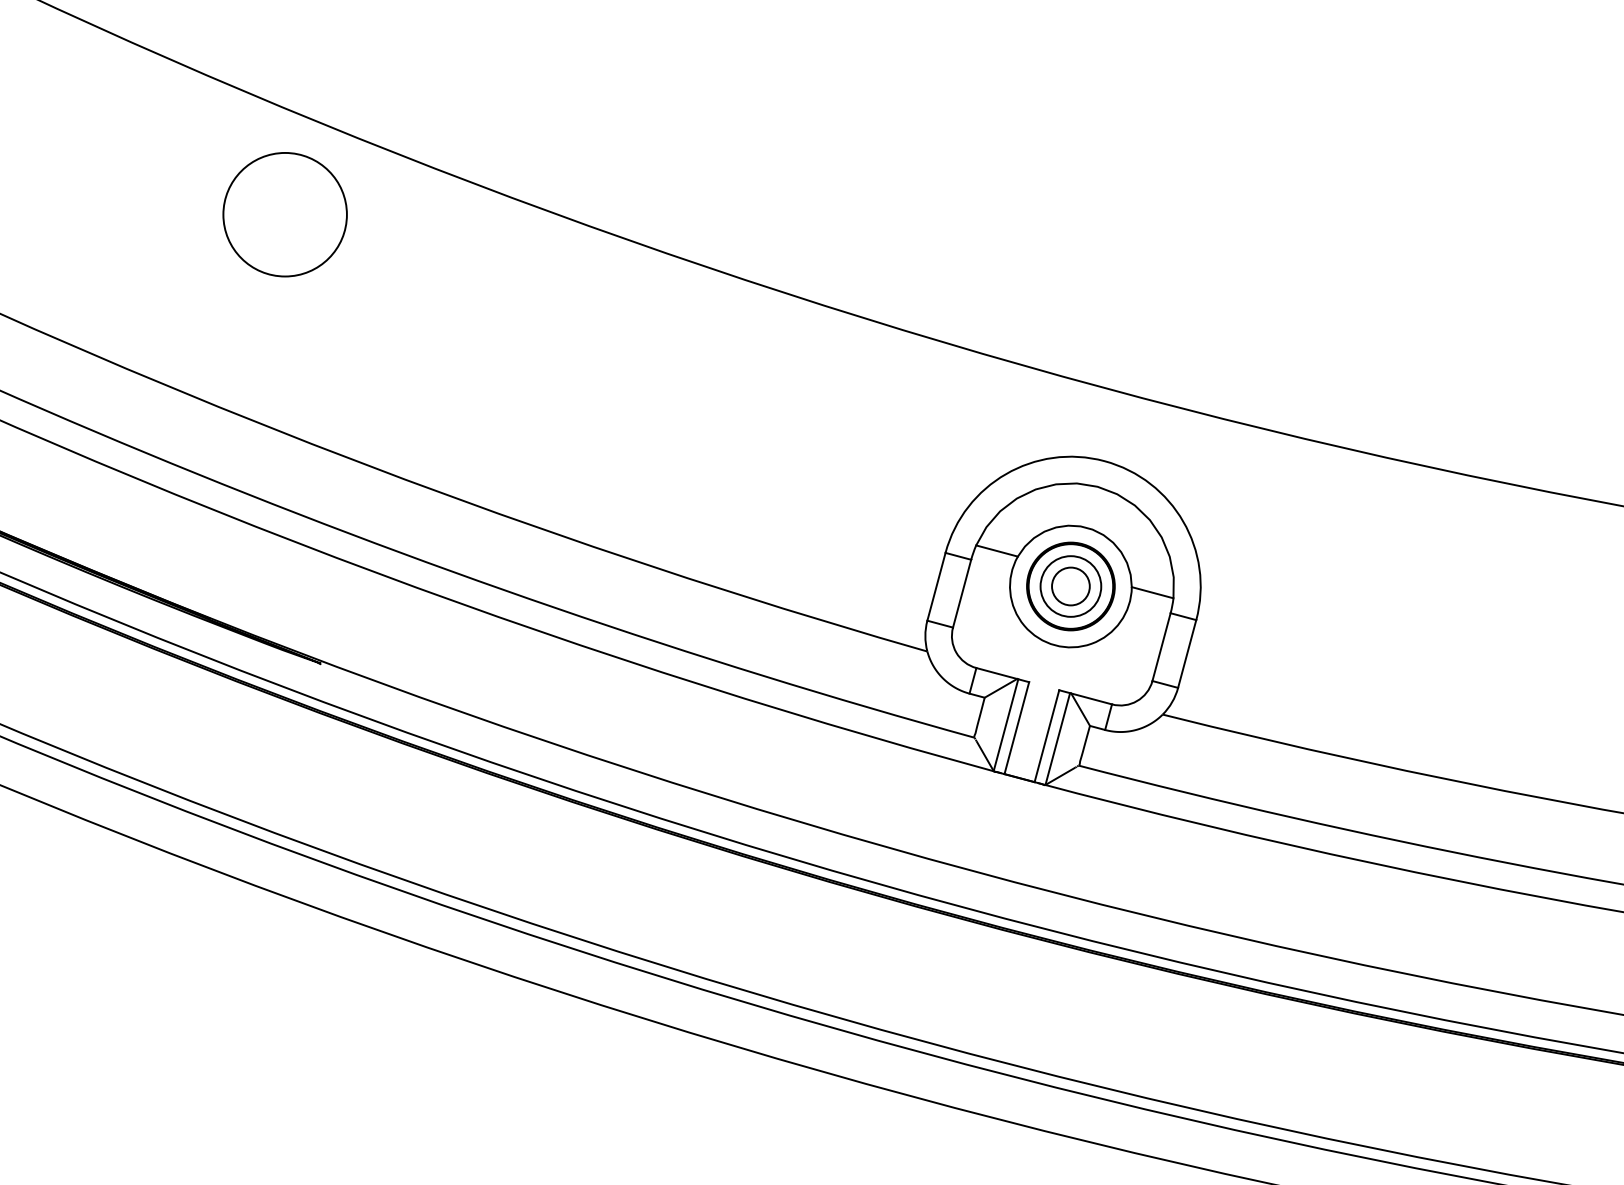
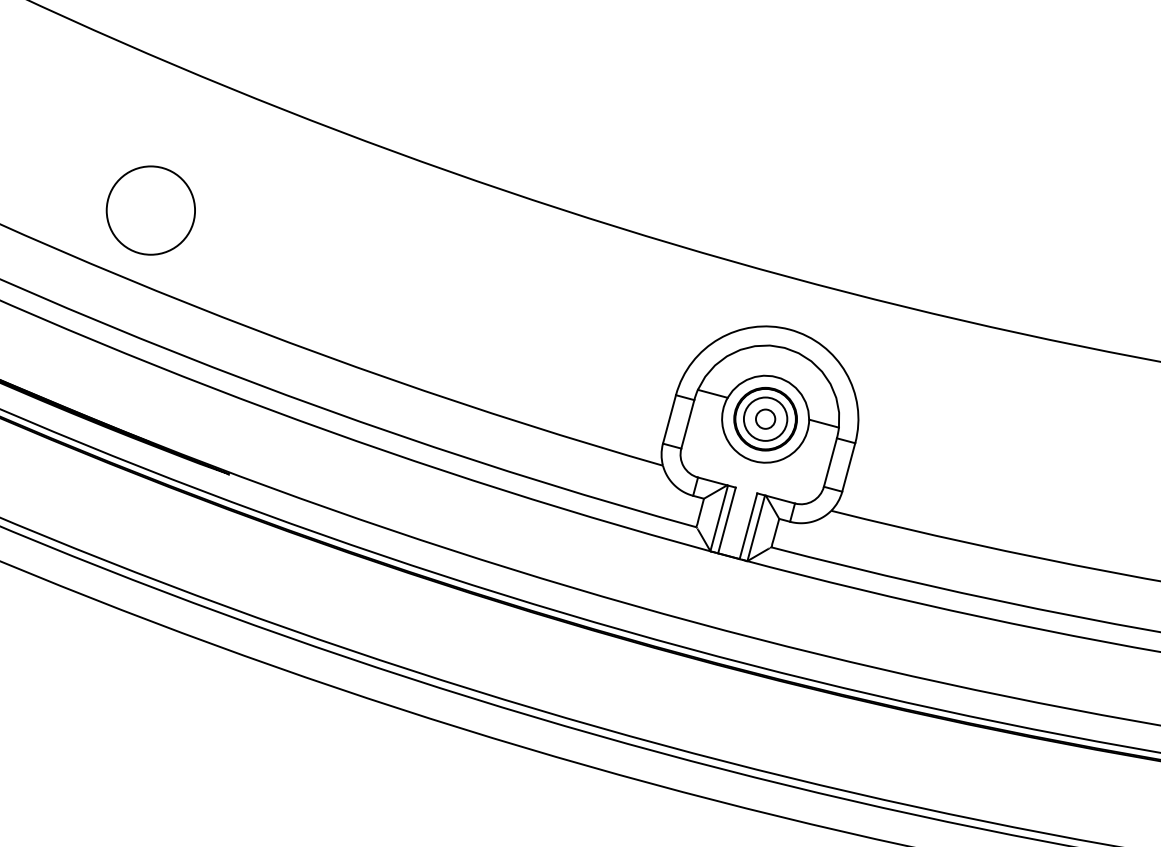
circle: (284, 214) -> (150, 210), moved
circle: (1070, 586) -> (765, 419), size x0.71

